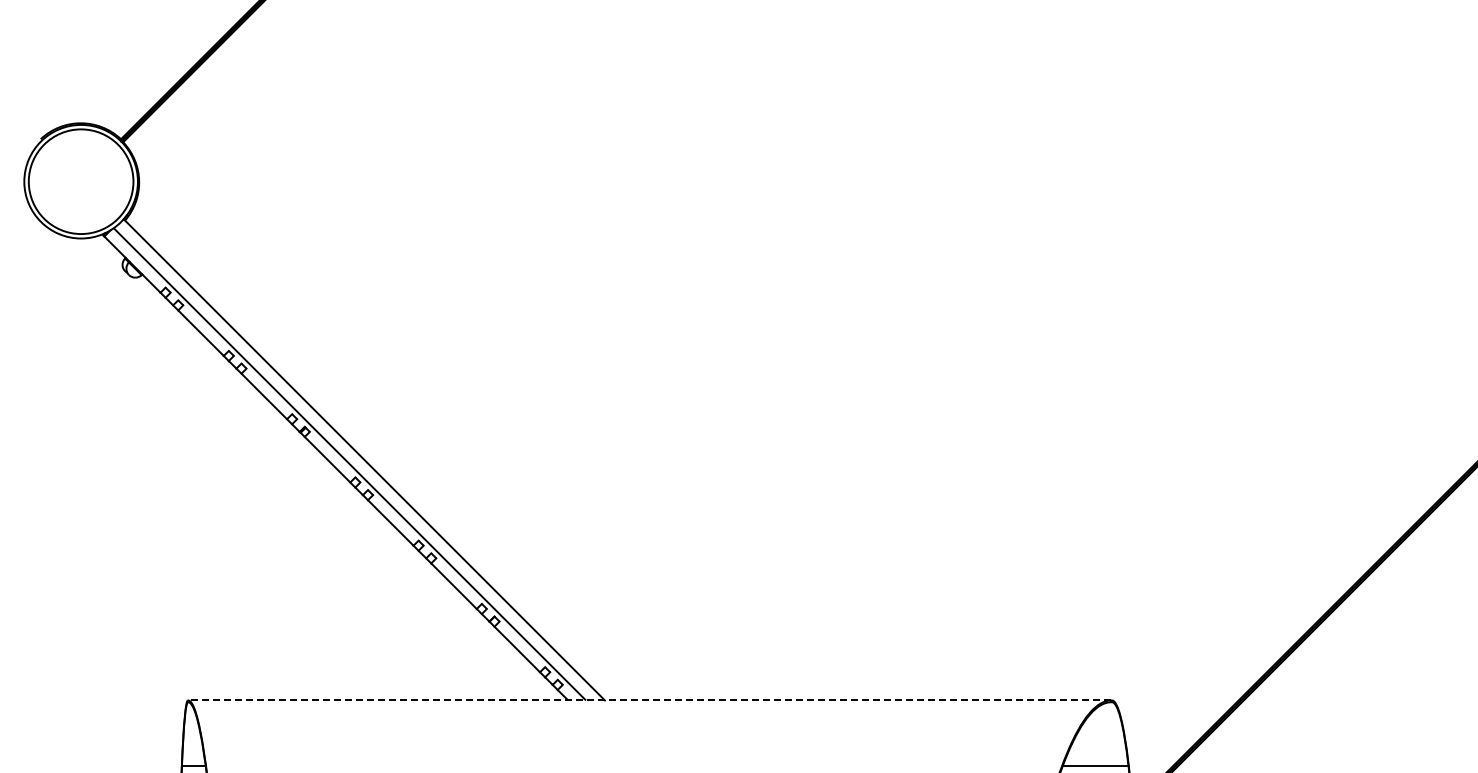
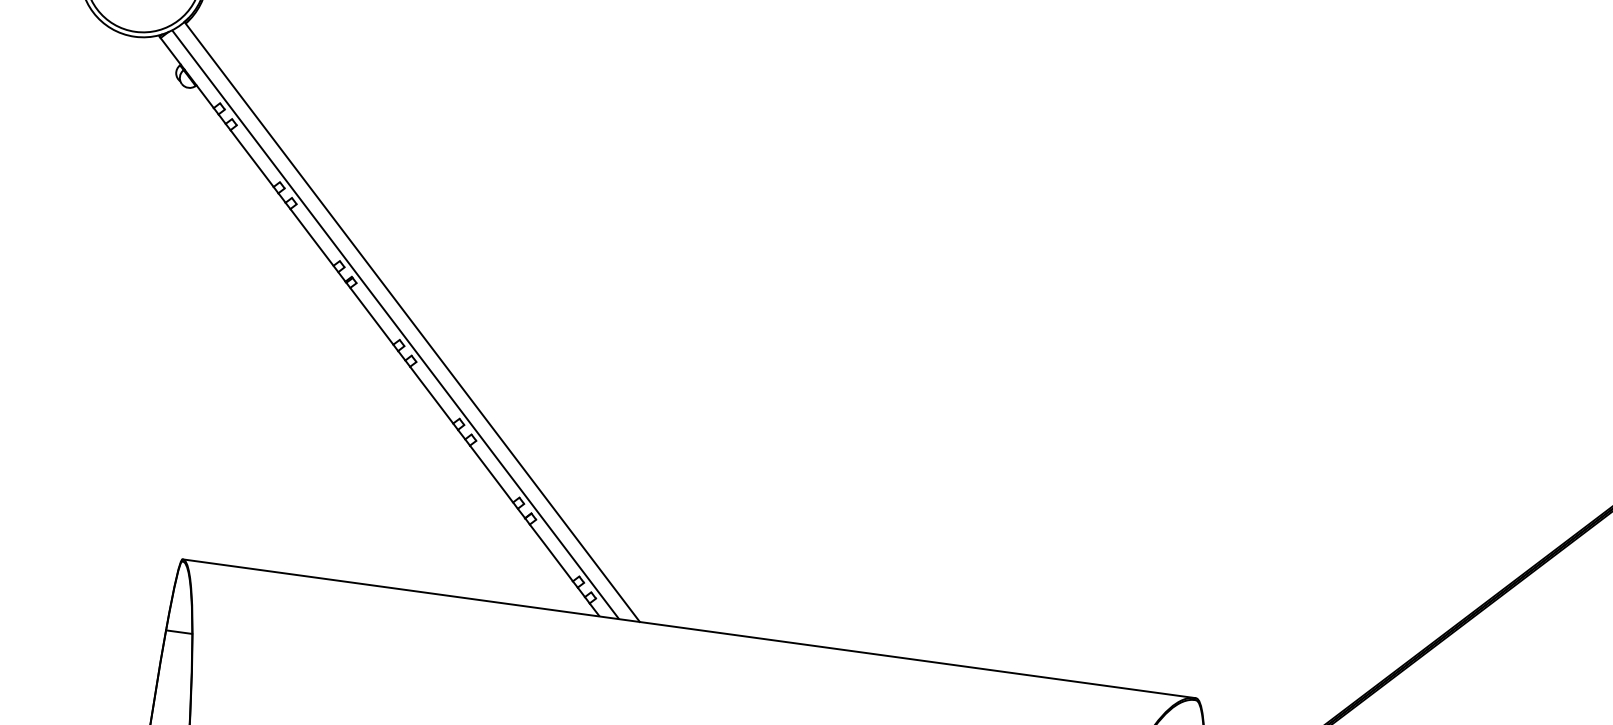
line: (649, 700) -> (688, 628), dashed -> solid

